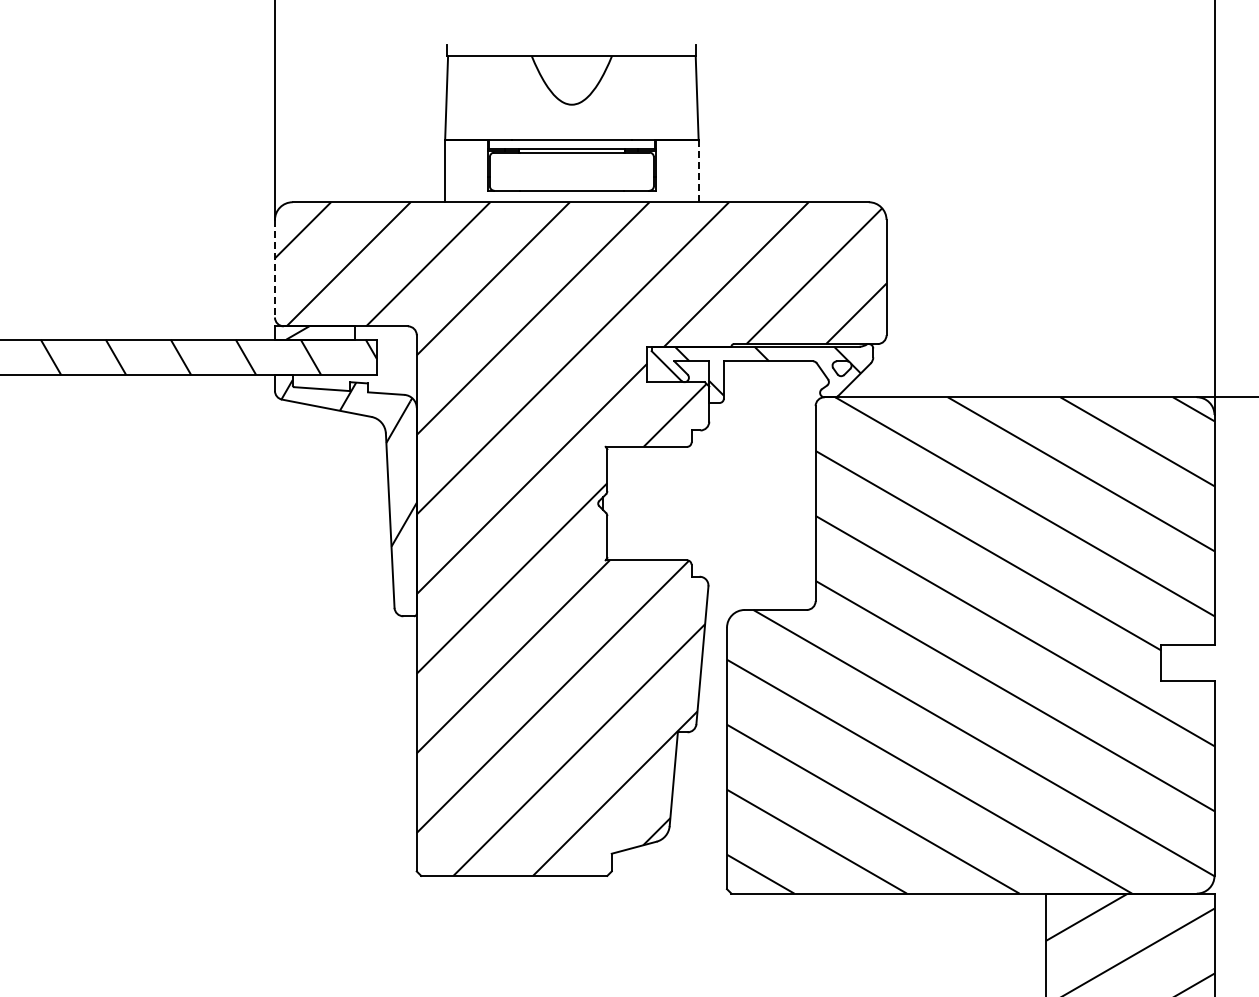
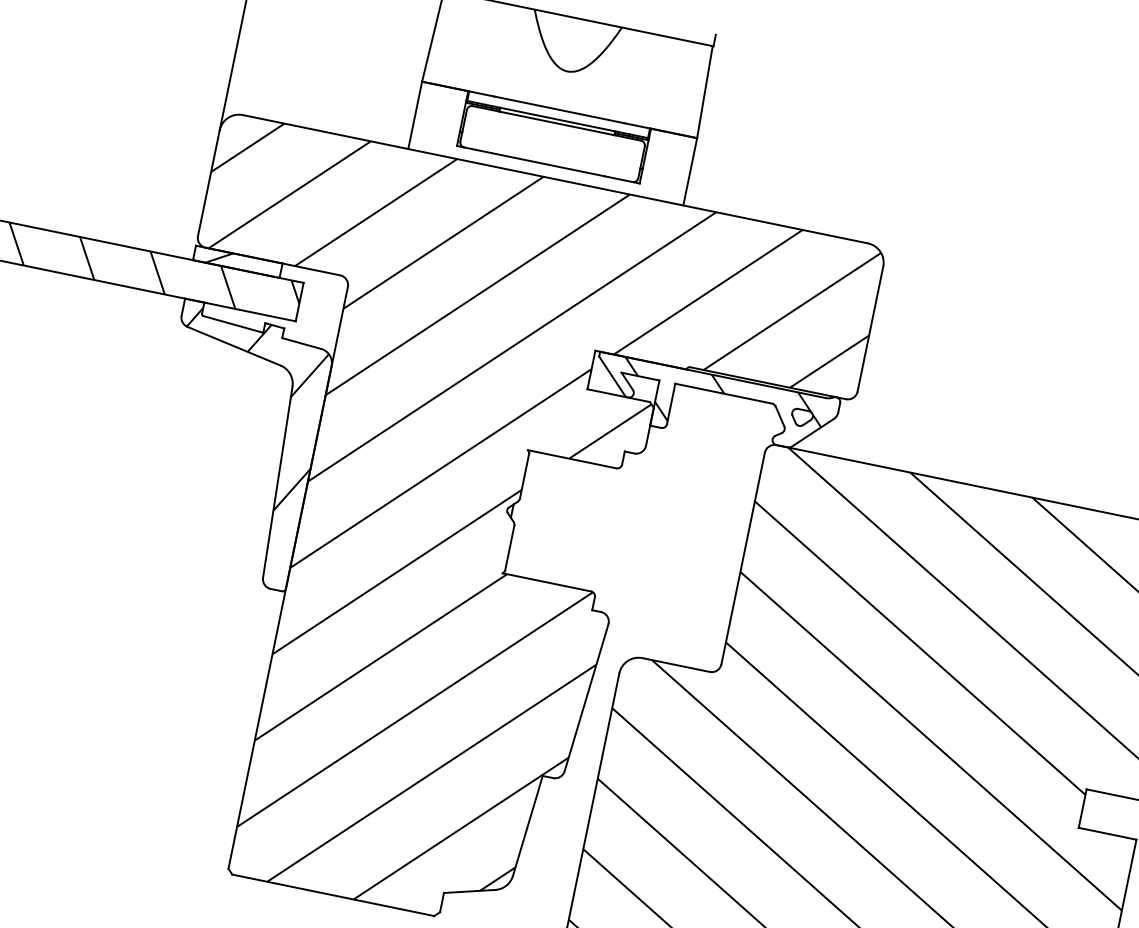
line: (698, 171) -> (690, 172), dashed -> solid
line: (274, 268) -> (208, 182), dashed -> solid

